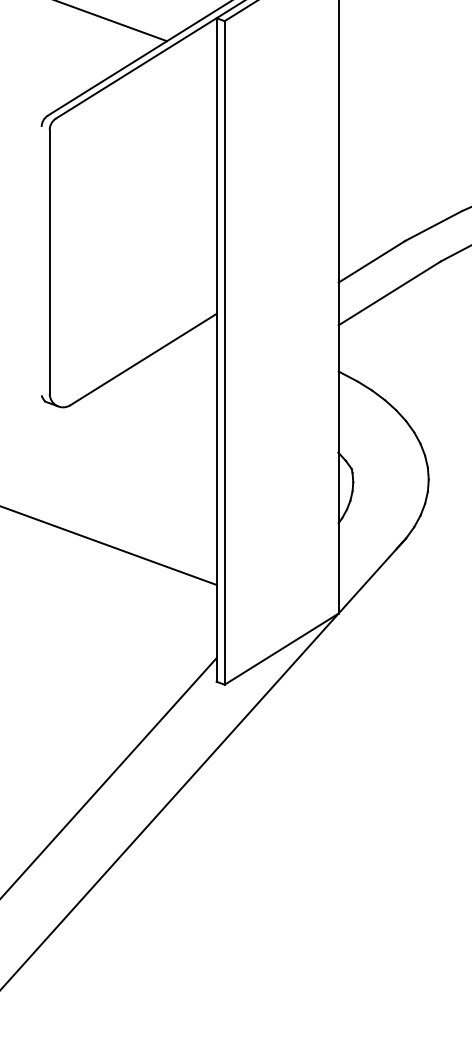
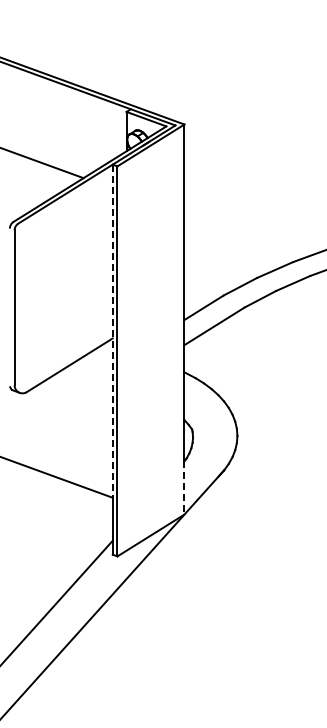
line: (216, 302) -> (112, 331), solid -> dashed
line: (338, 567) -> (184, 487), solid -> dashed

